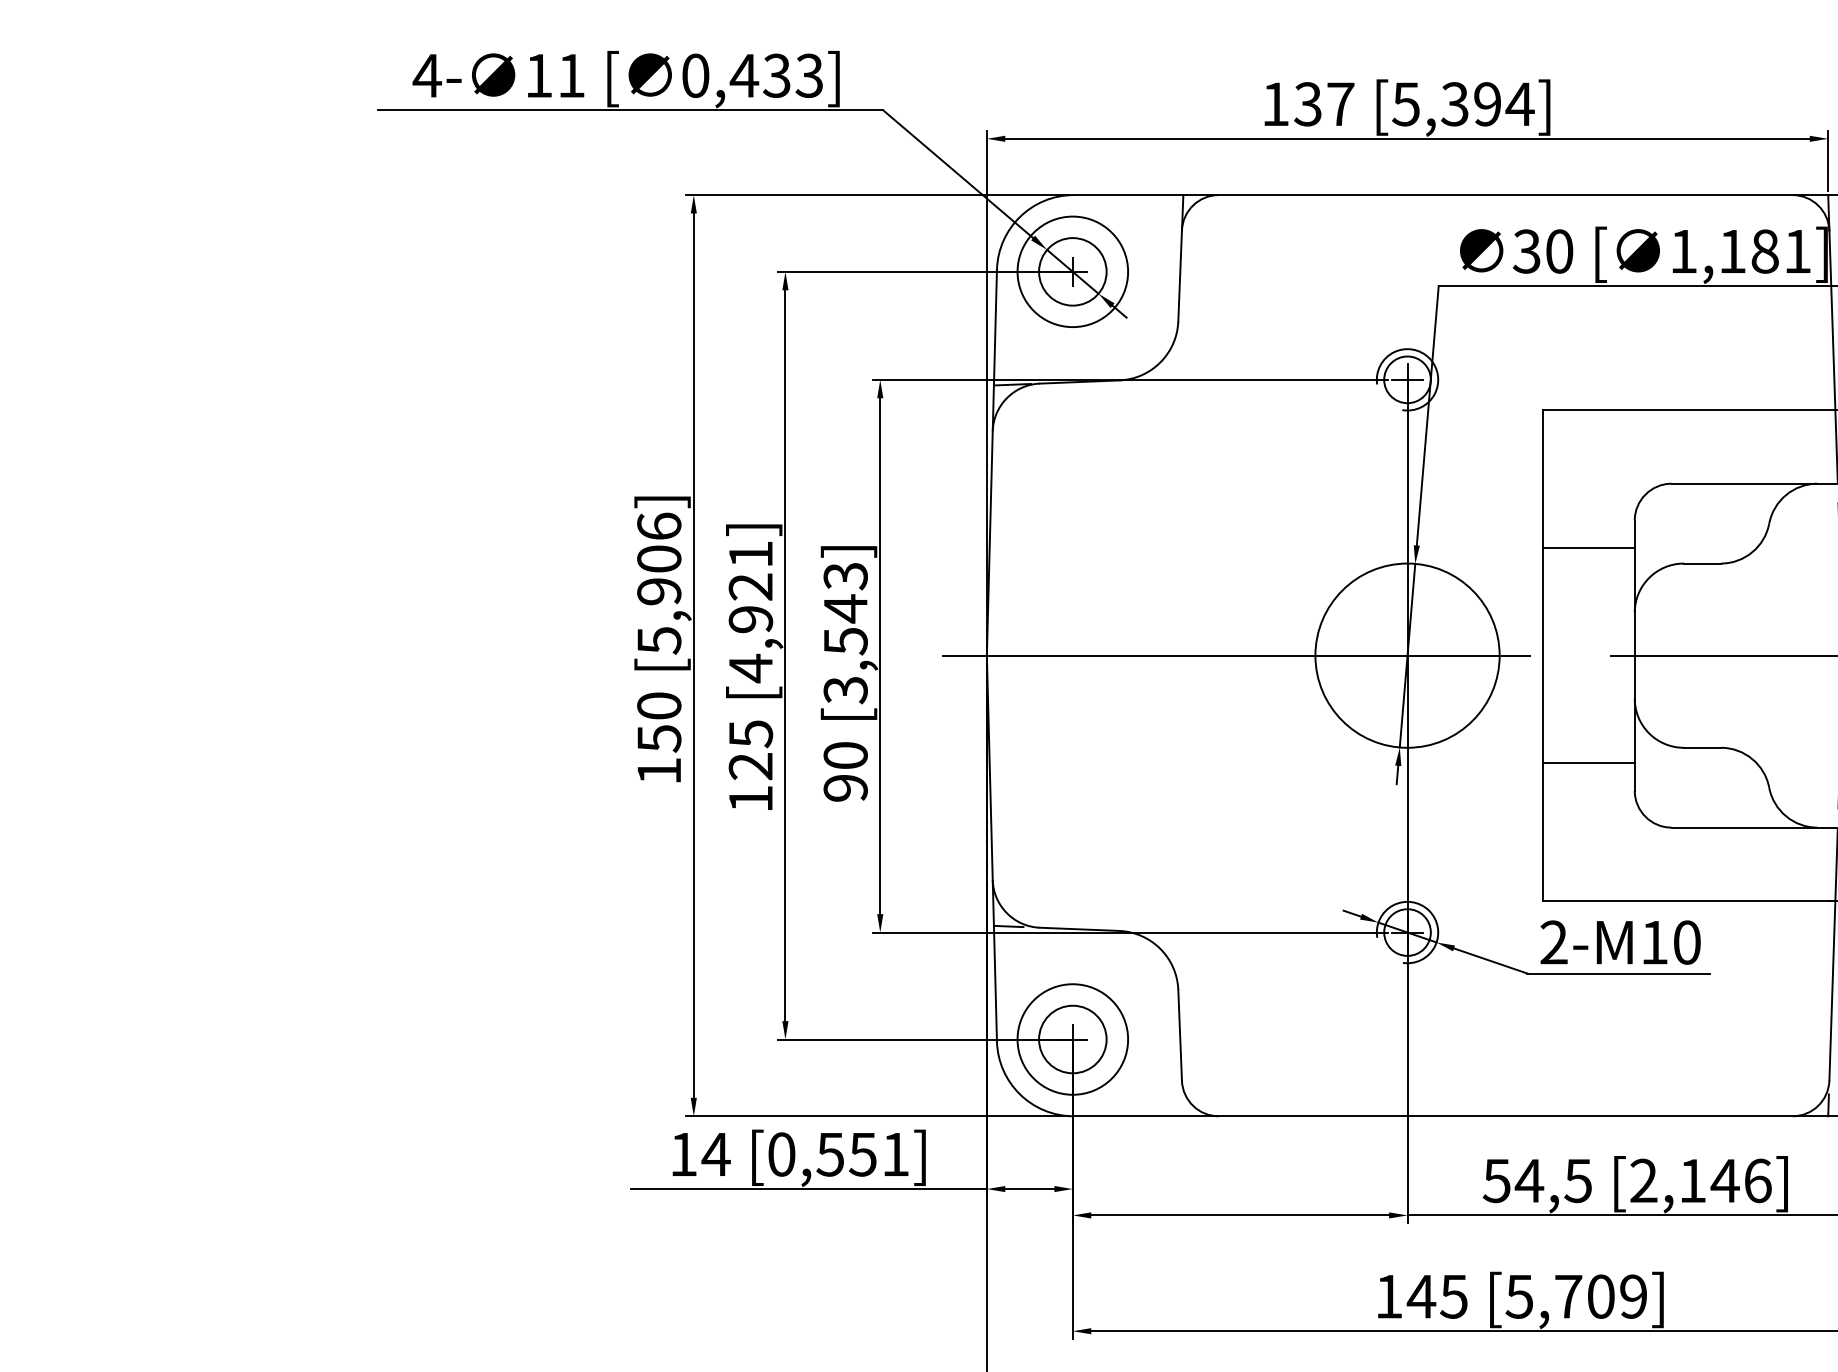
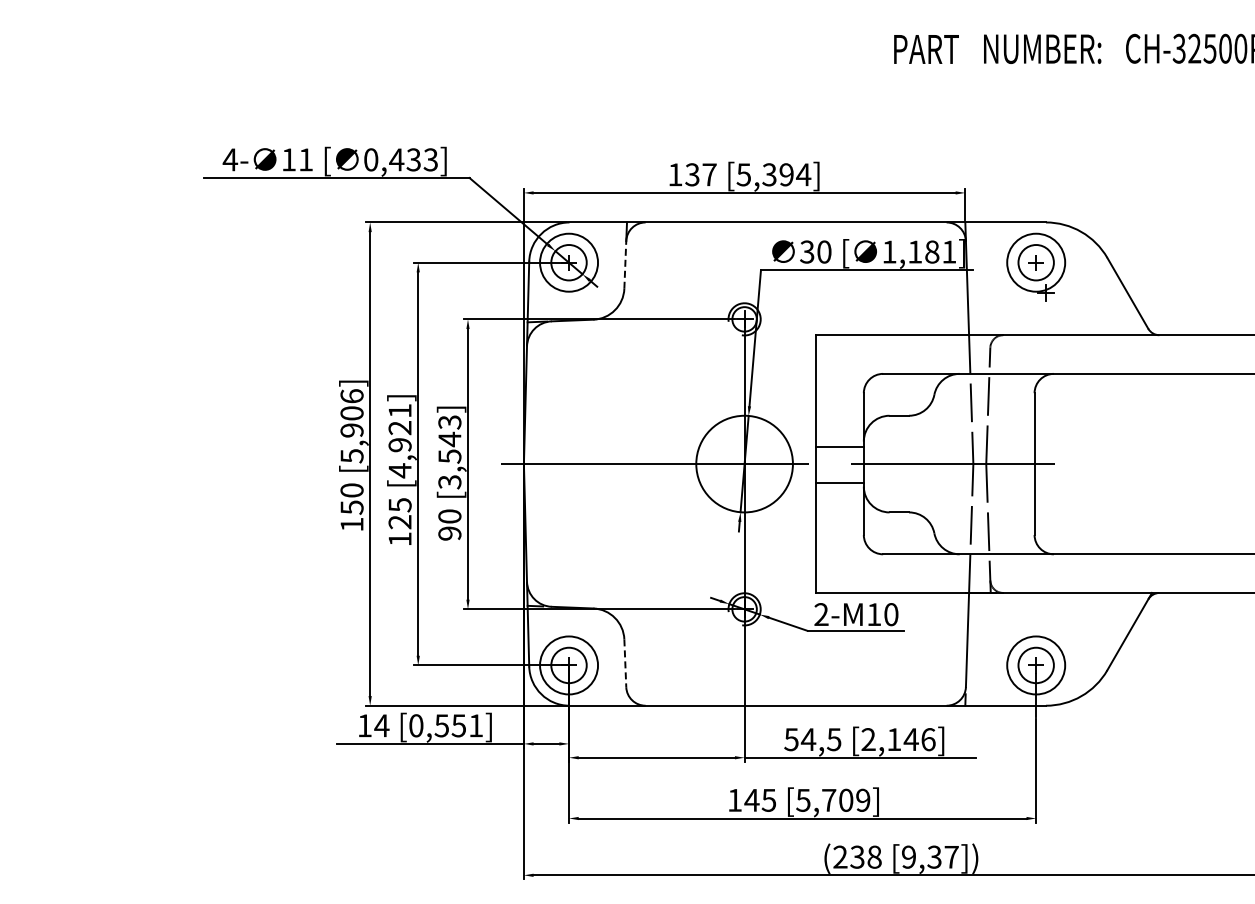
line: (1180, 275) -> (625, 264), solid -> dashed
line: (1588, 547) -> (839, 446), moved
line: (1588, 763) -> (839, 483), moved
line: (1180, 1035) -> (625, 663), solid -> dashed

